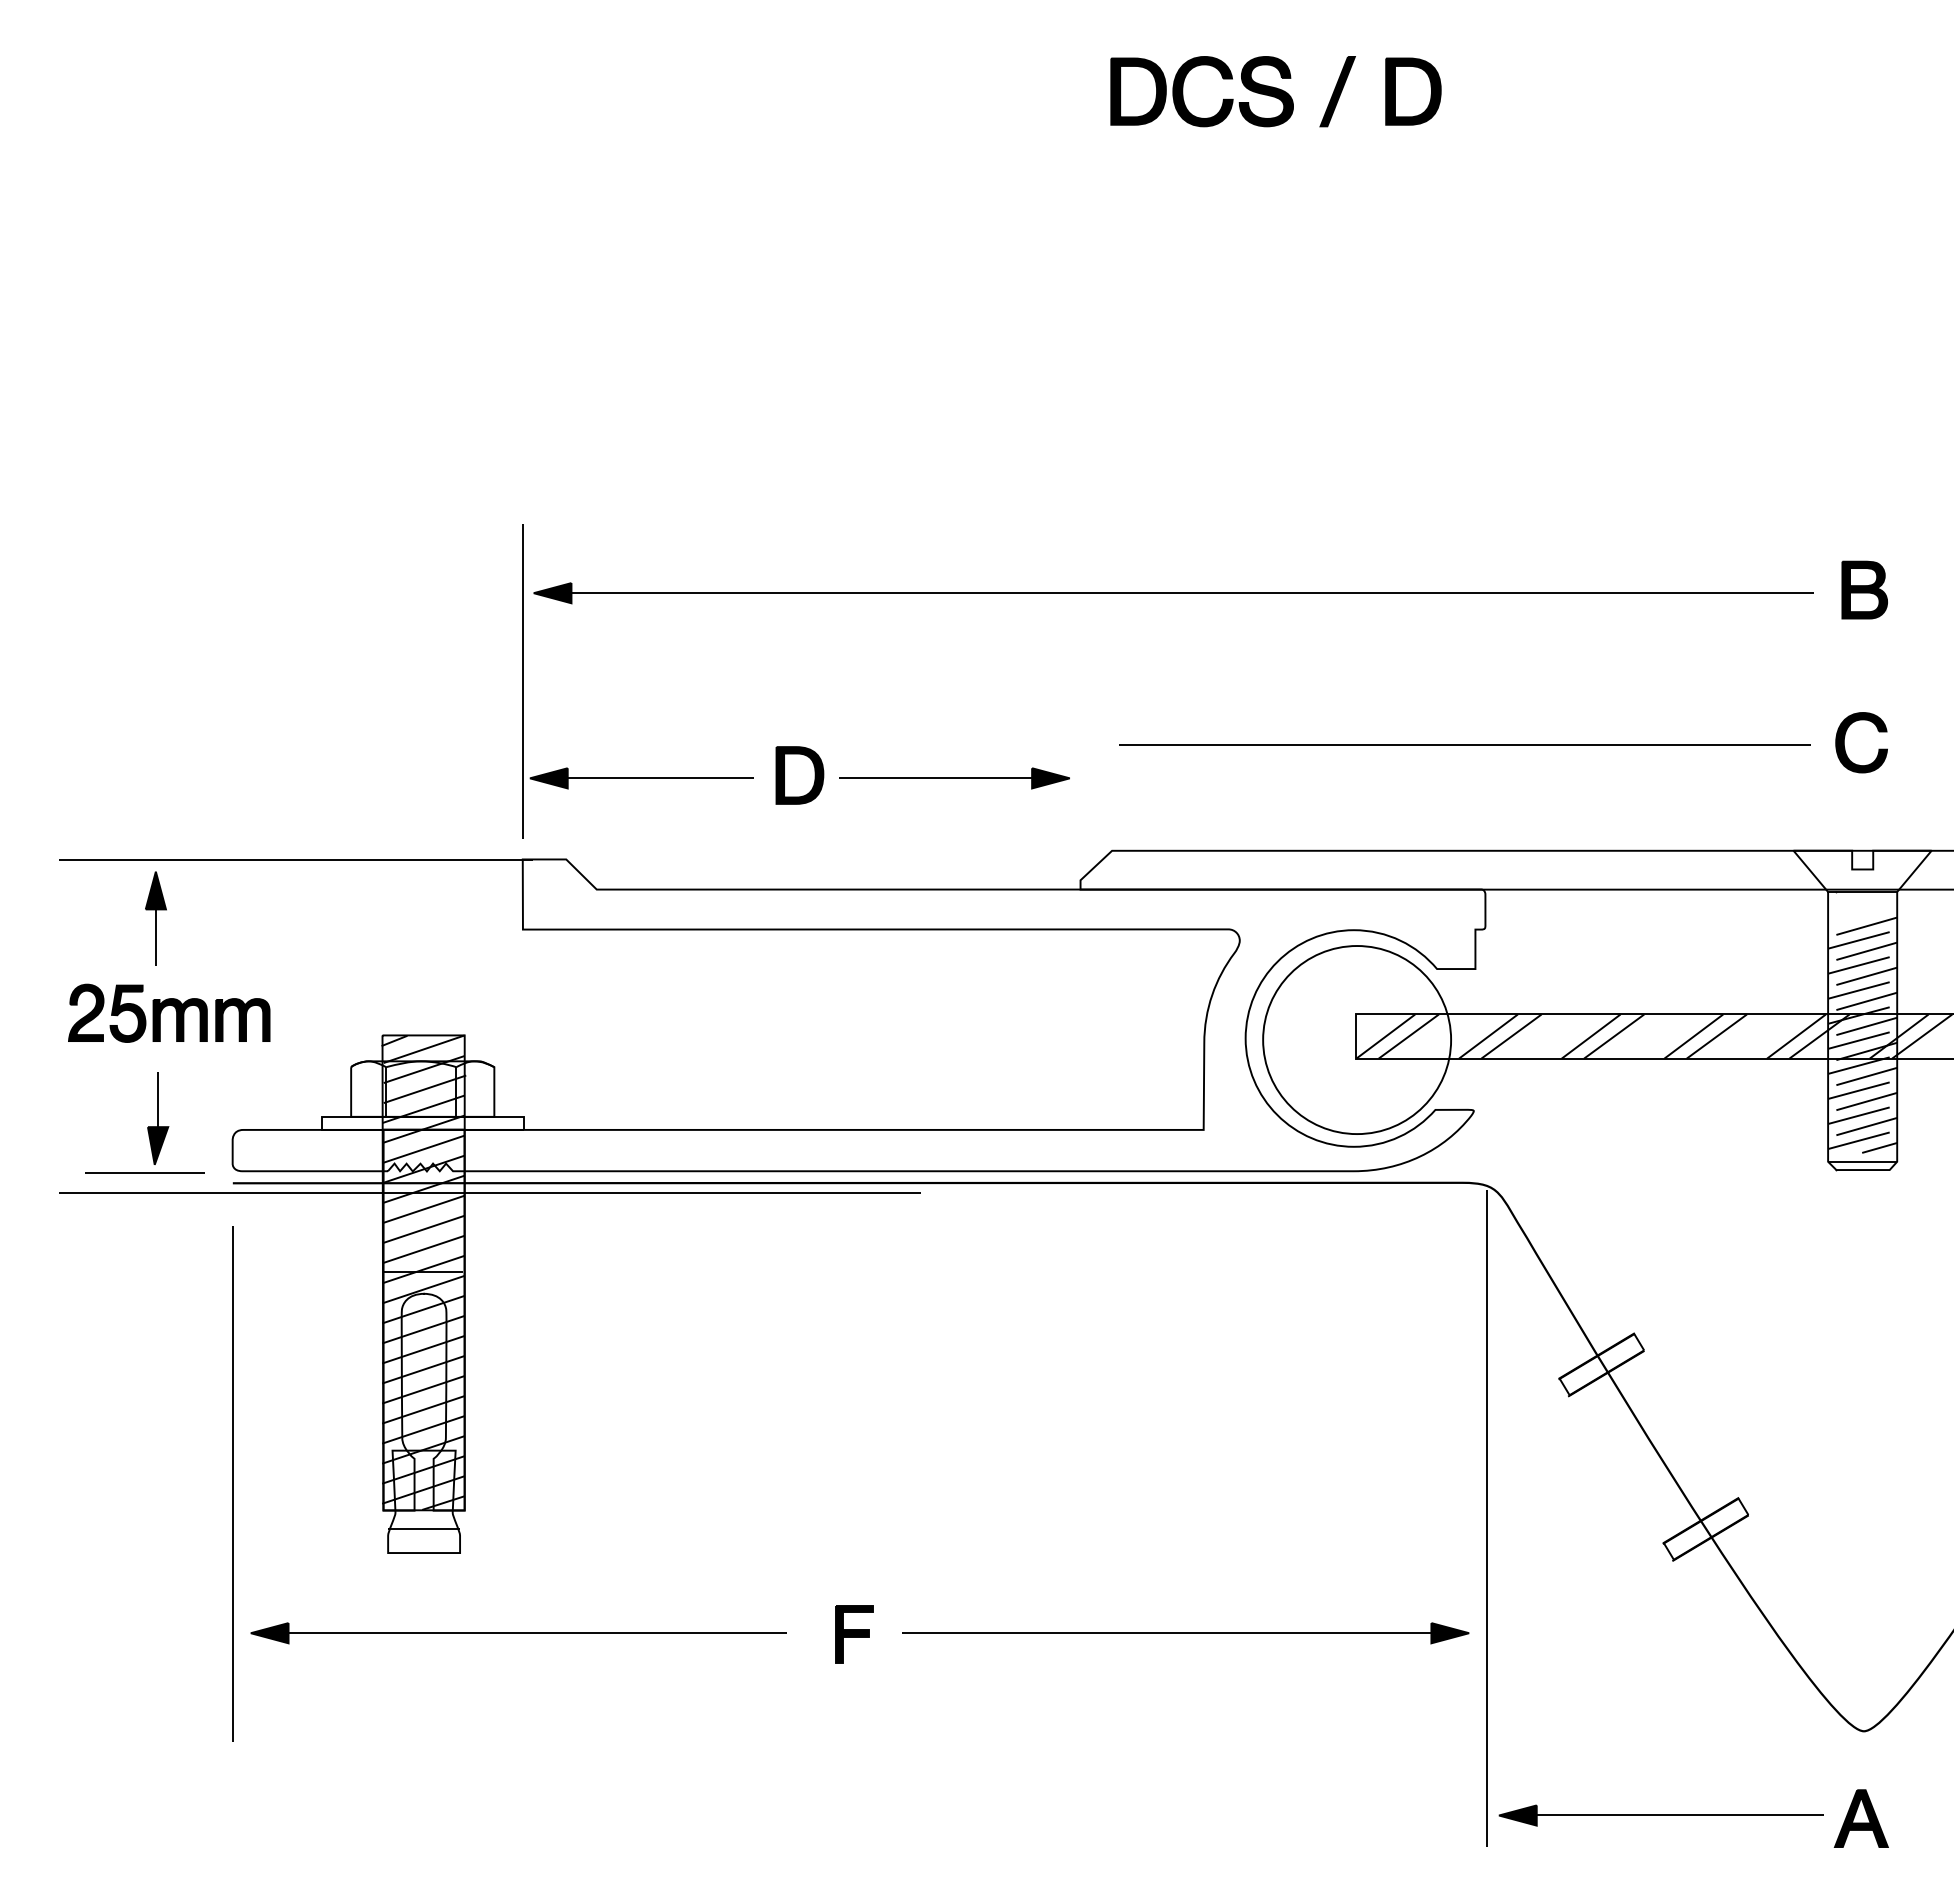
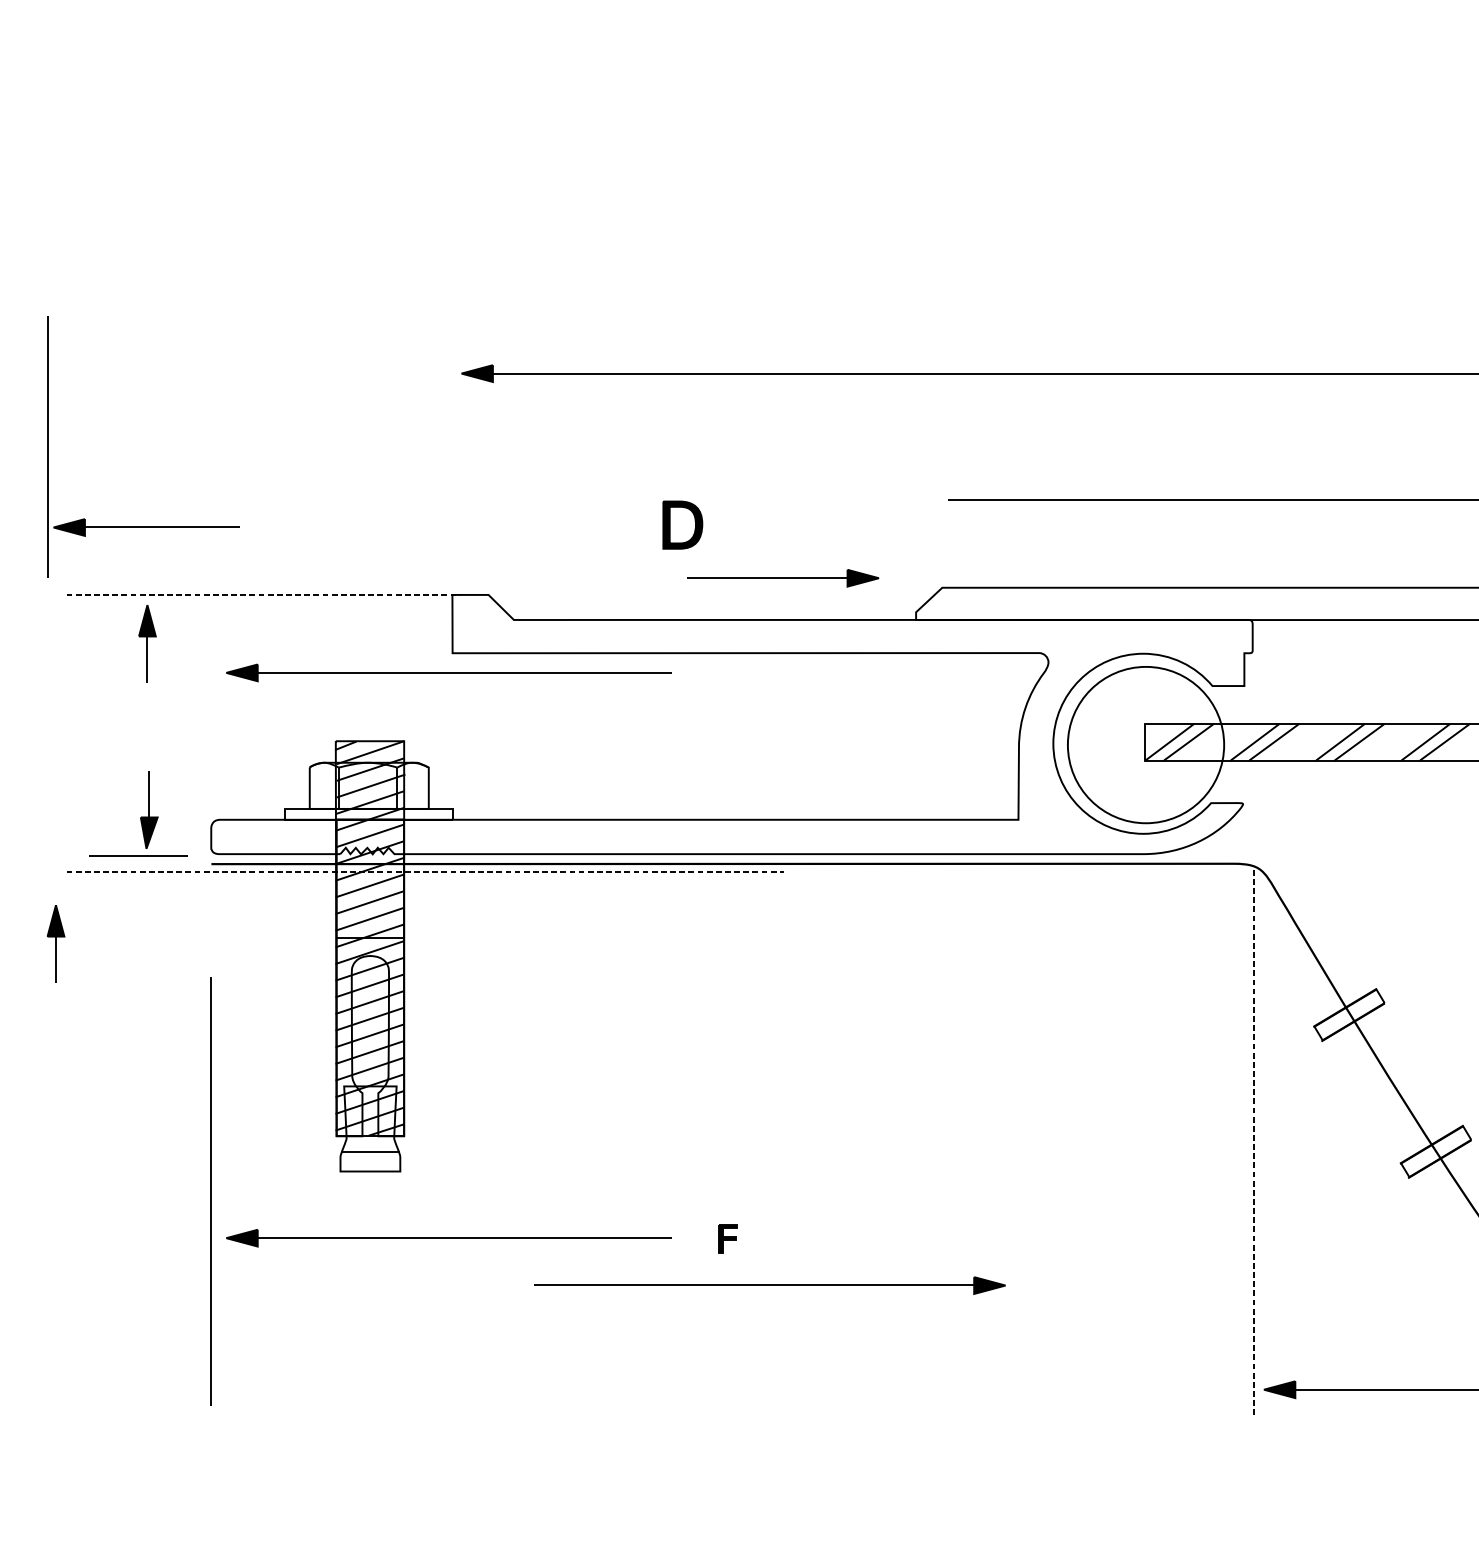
part: (637, 777) -> (142, 526), moved
part: (954, 778) -> (783, 578), moved
line: (296, 859) -> (264, 594), solid -> dashed
part: (518, 953) -> (448, 673), added
part: (167, 1006) -> (157, 717), removed
line: (490, 1192) -> (425, 871), solid -> dashed
part: (45, 1279) -> (55, 944), added
line: (232, 1483) -> (211, 1191), moved
line: (1487, 1519) -> (1254, 1143), solid -> dashed
part: (1185, 1633) -> (769, 1285), moved
part: (854, 1634) -> (728, 1239), size x0.6

